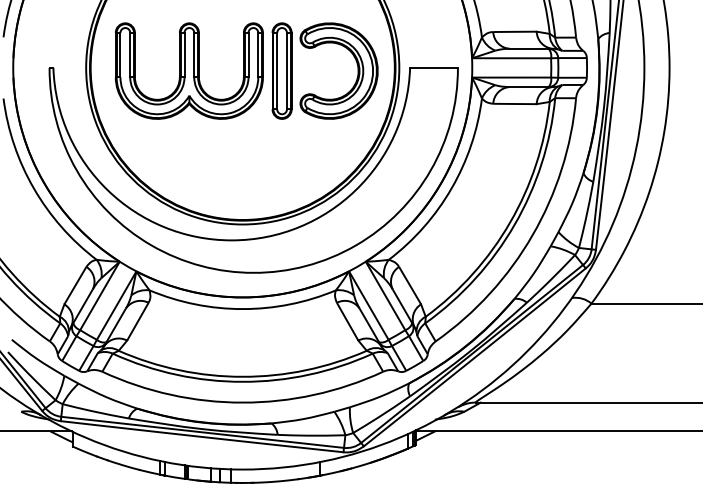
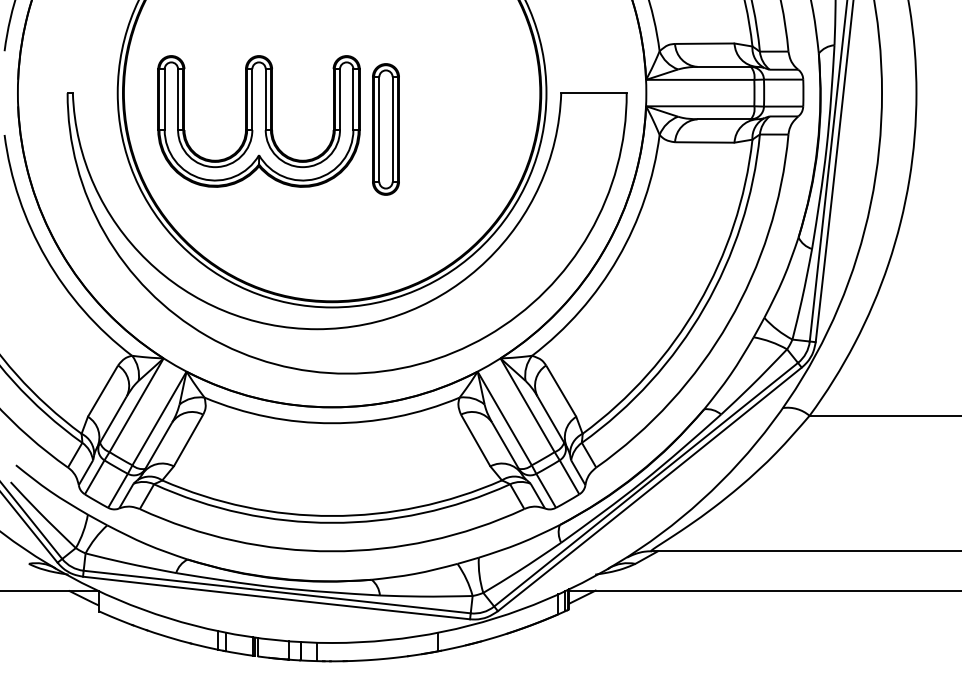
part: (188, 71) -> (258, 121), moved
part: (281, 71) -> (385, 129), moved
part: (357, 71) -> (489, 97), removed

